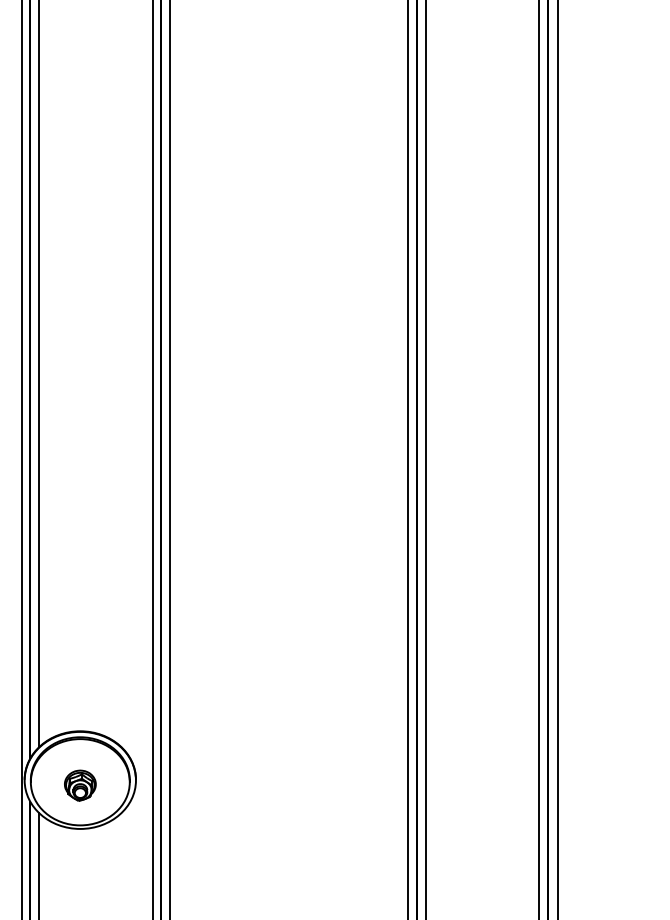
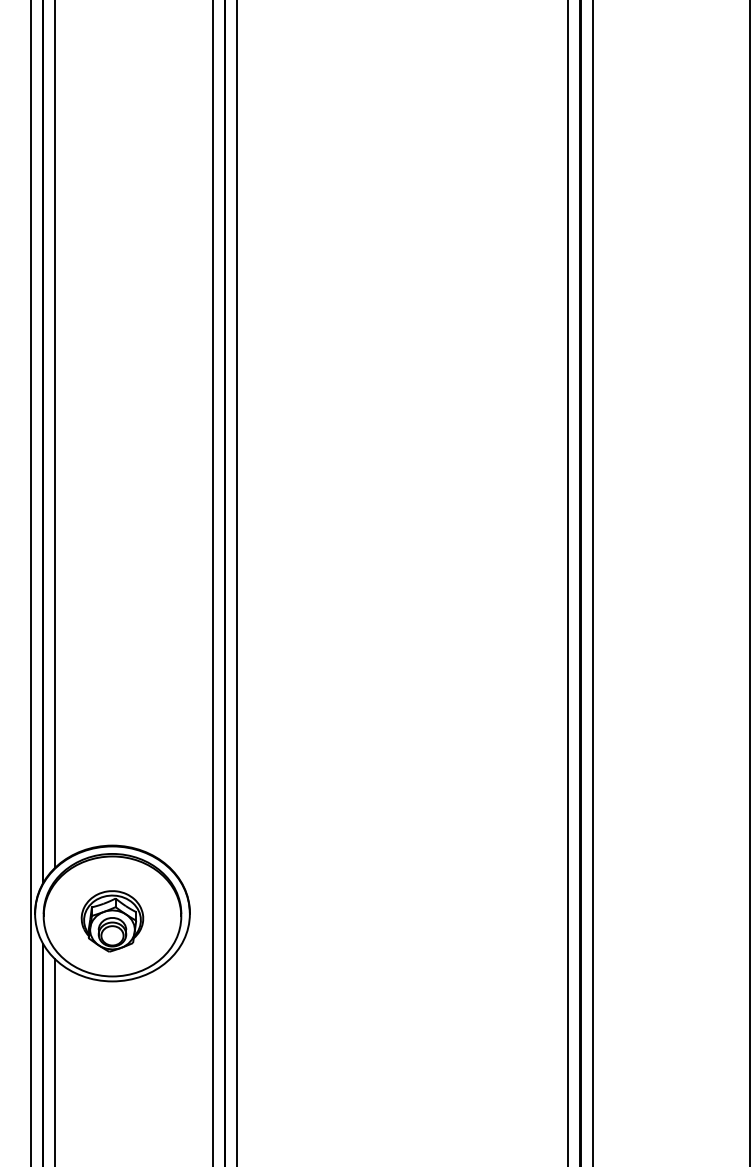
part: (80, 785) -> (112, 920), size x1.43

